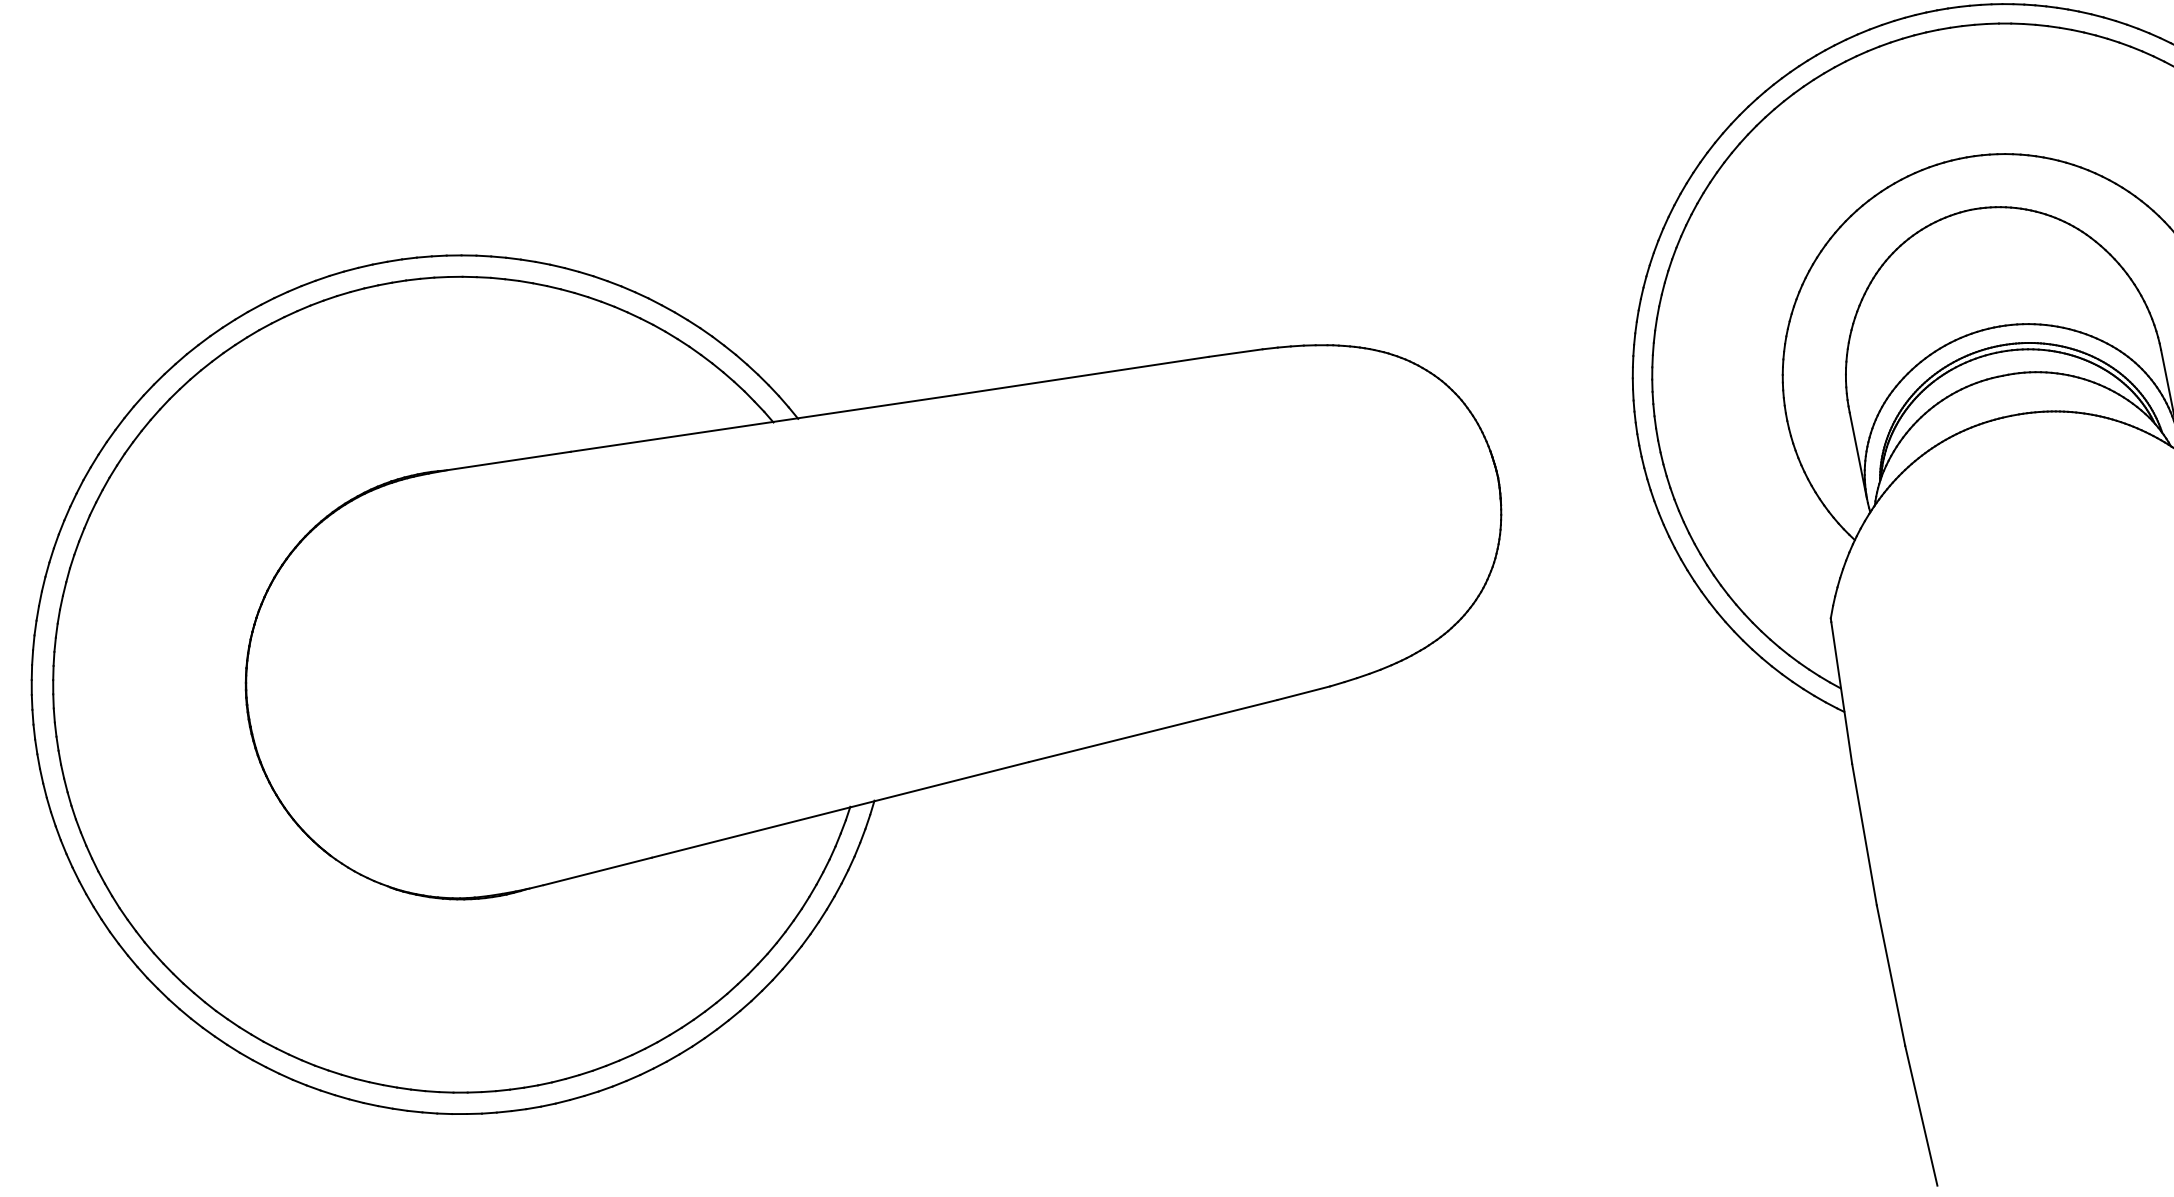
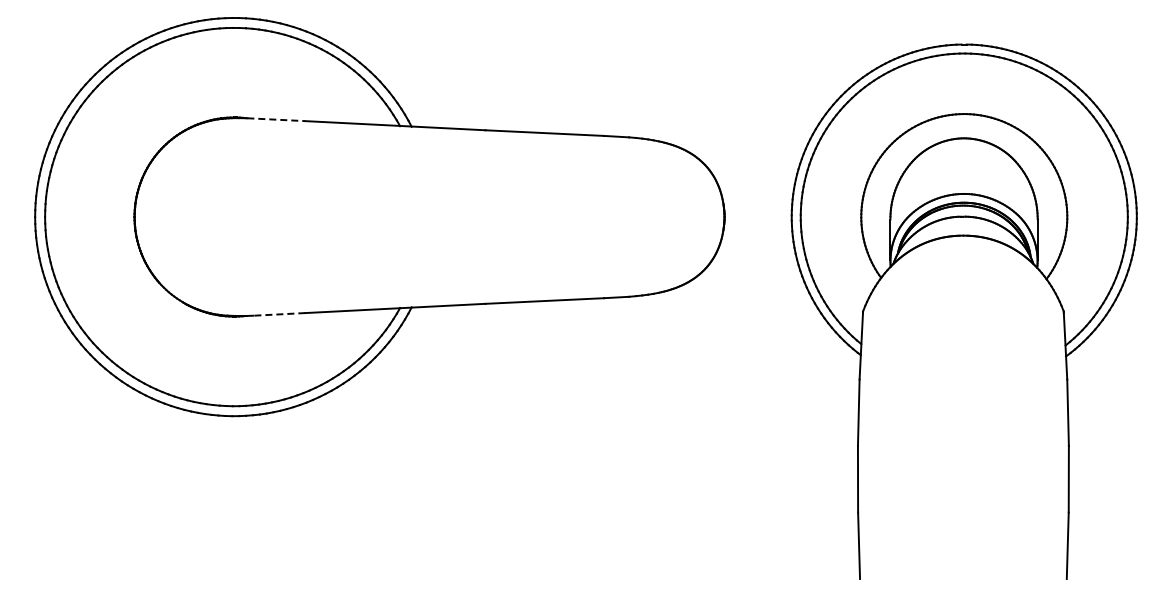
line: (509, 460) -> (276, 119), solid -> dashed
line: (597, 871) -> (279, 314), solid -> dashed

